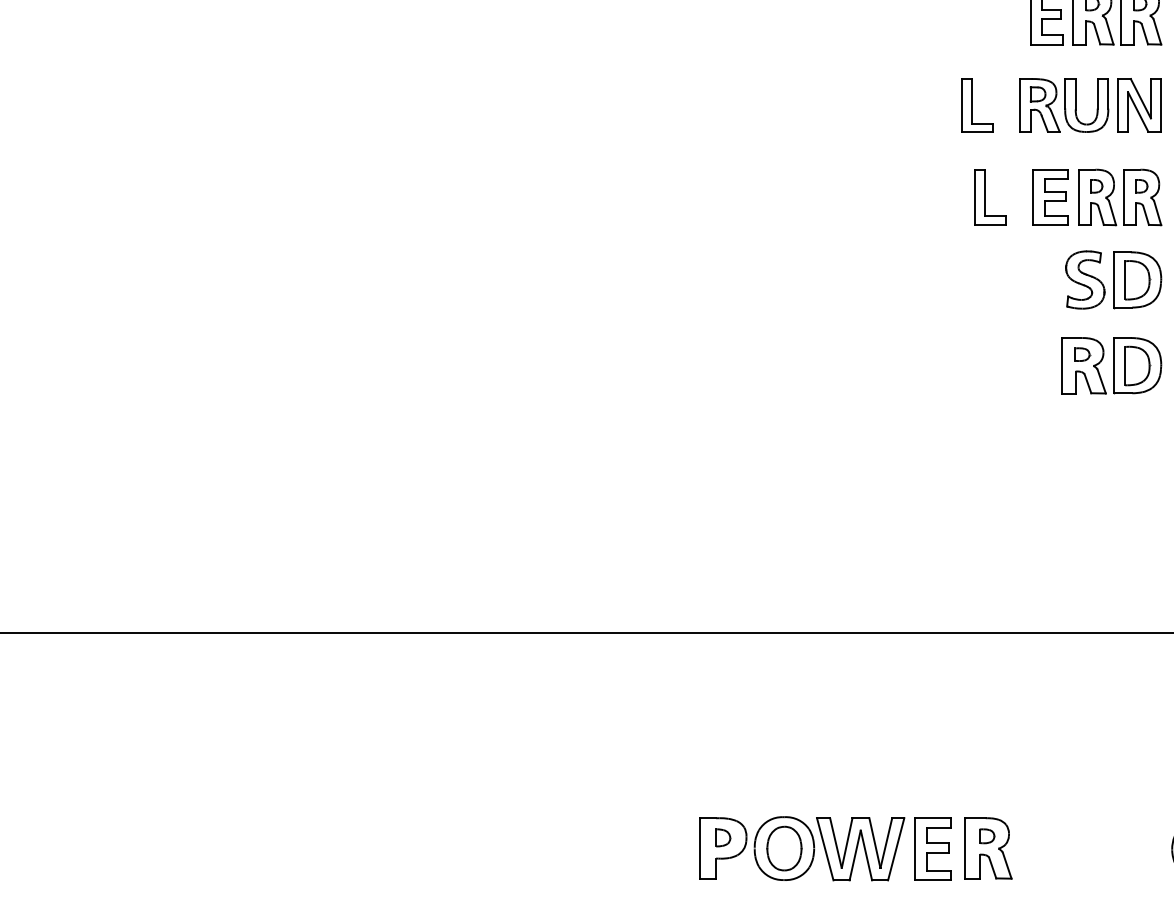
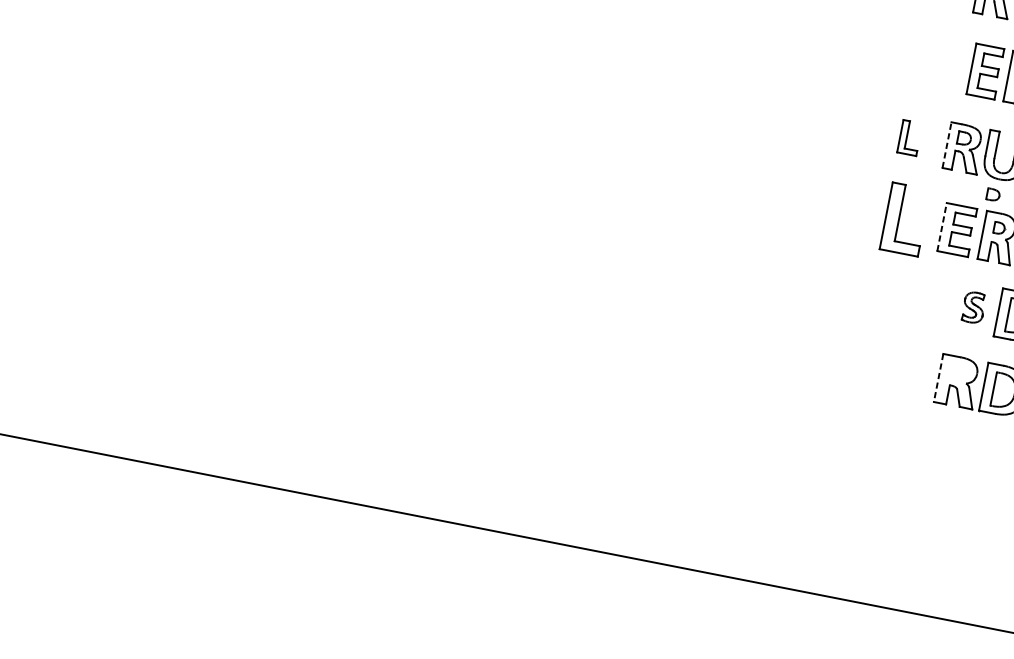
line: (1020, 104) -> (947, 144), solid -> dashed
part: (977, 105) -> (909, 137), size x0.7
part: (990, 197) -> (905, 219), size x1.4
line: (1032, 197) -> (942, 227), solid -> dashed
part: (1085, 279) -> (974, 307), size x0.6
part: (1082, 354) -> (993, 194), moved
line: (1061, 365) -> (938, 377), solid -> dashed

